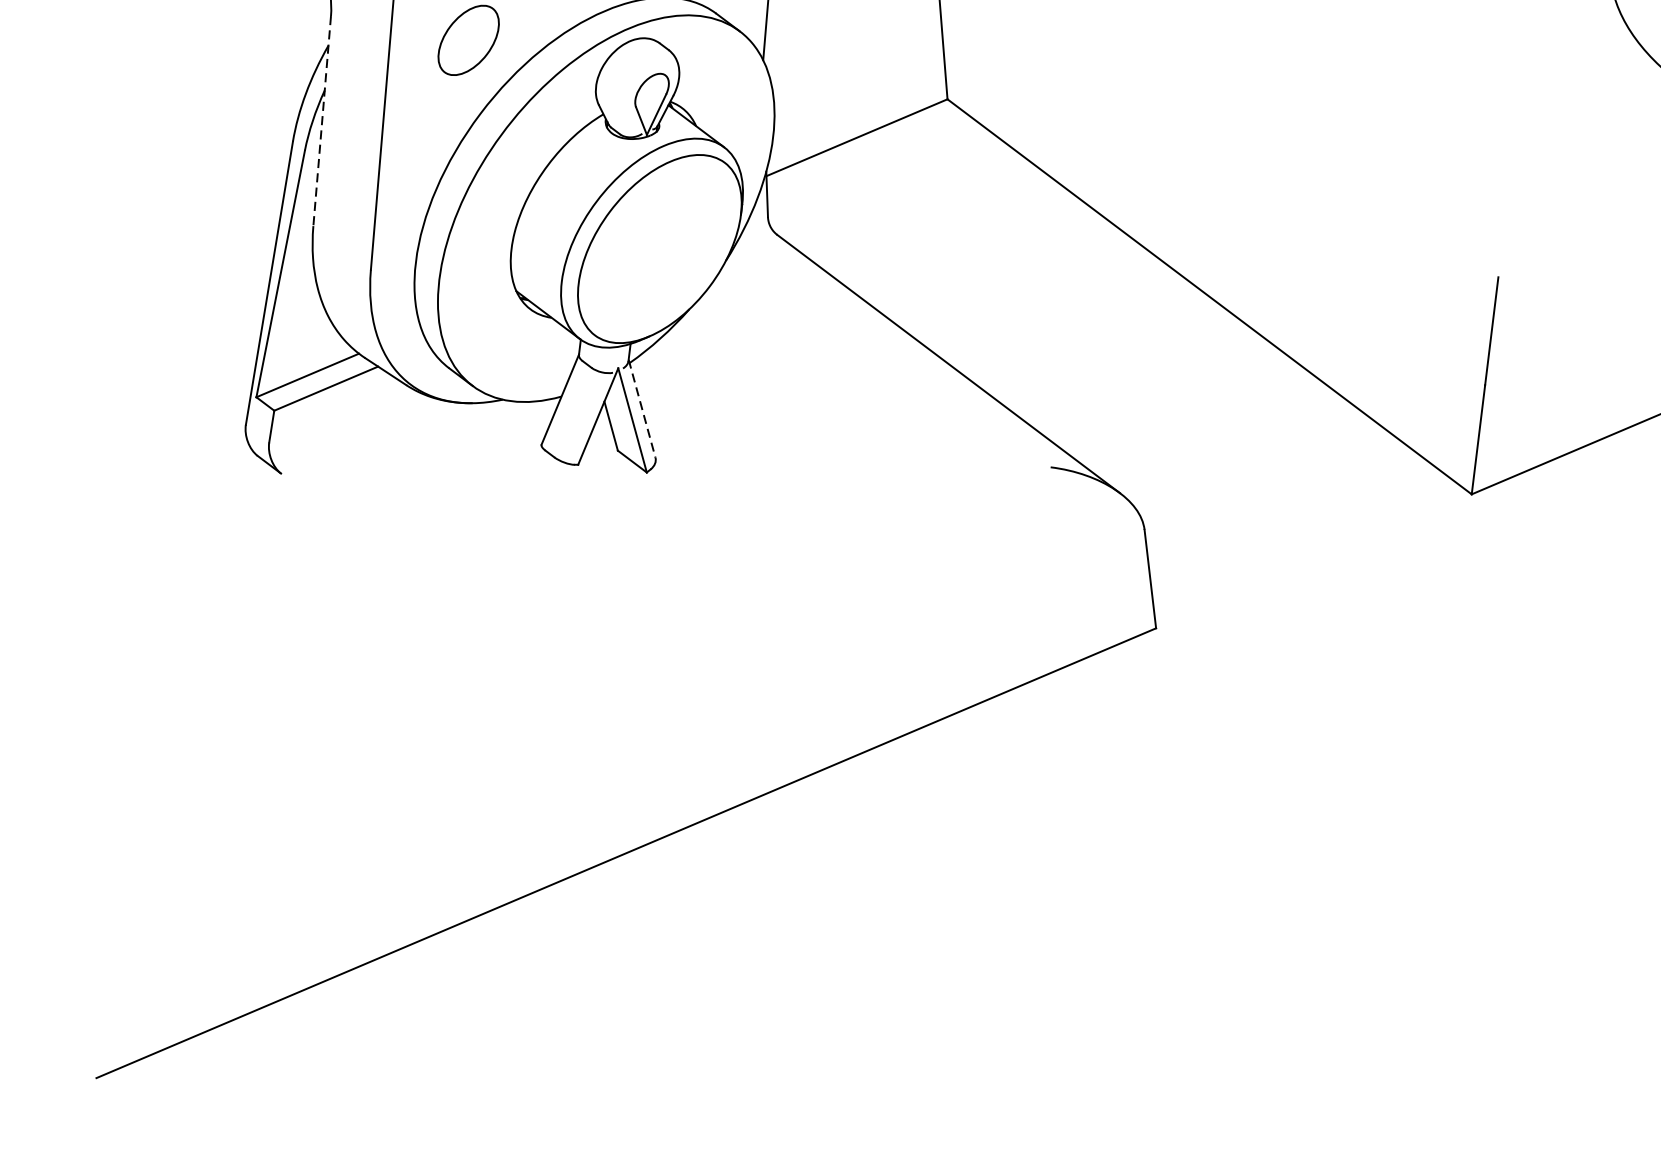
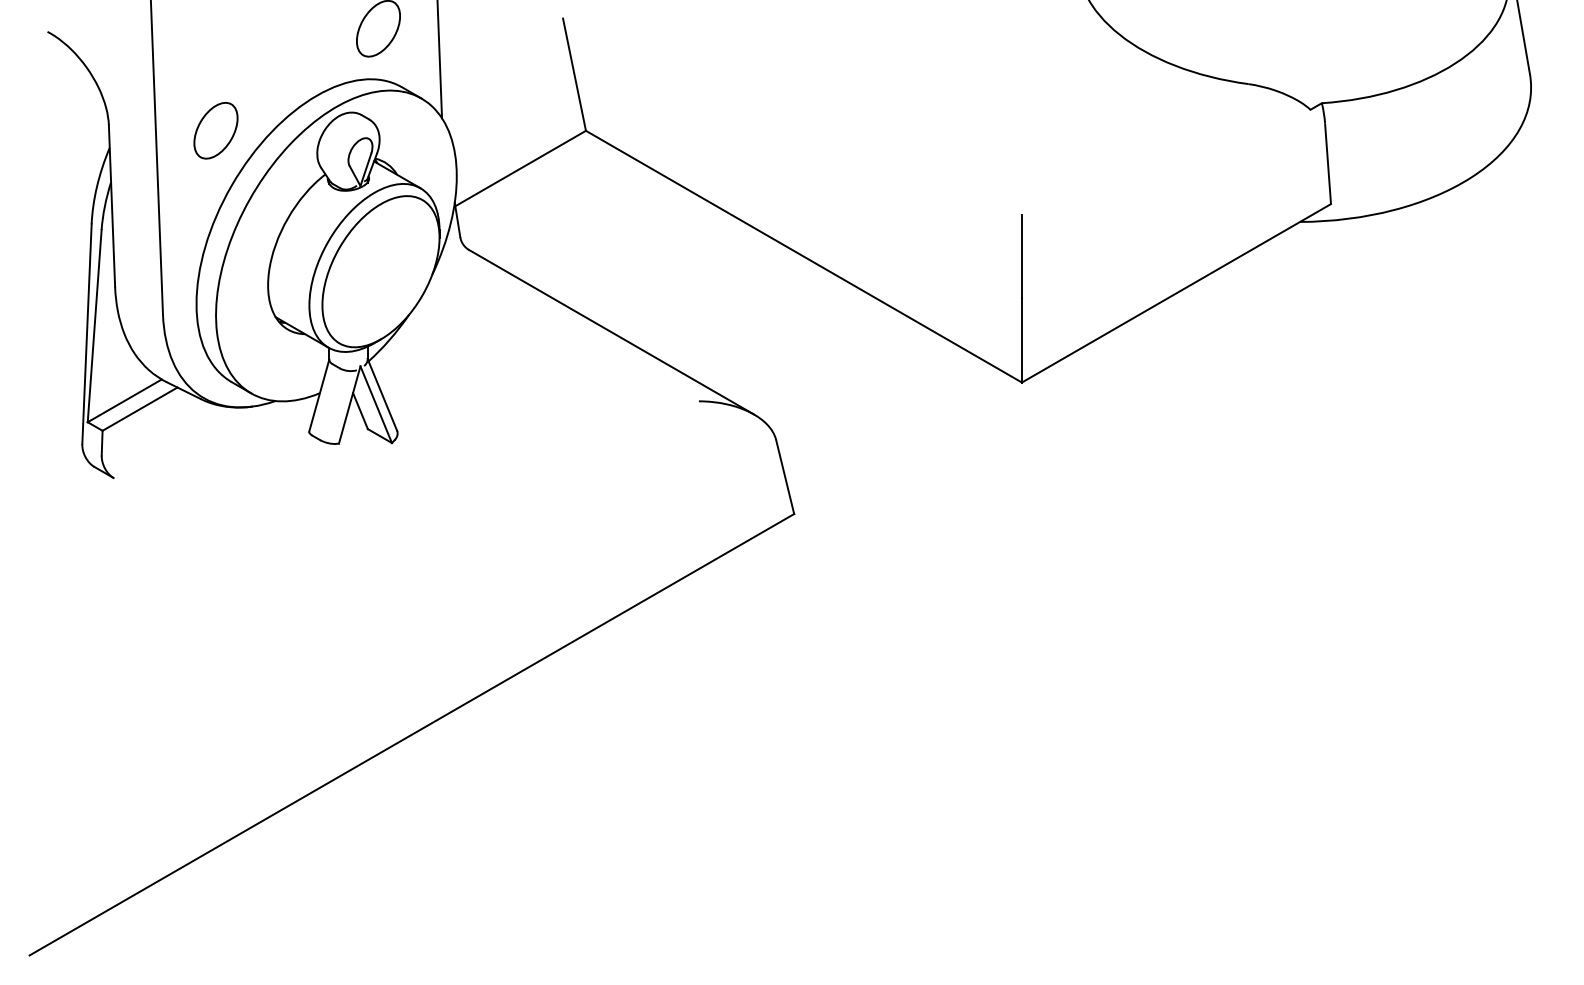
line: (322, 120) -> (112, 205), dashed -> solid
line: (642, 408) -> (382, 394), dashed -> solid

